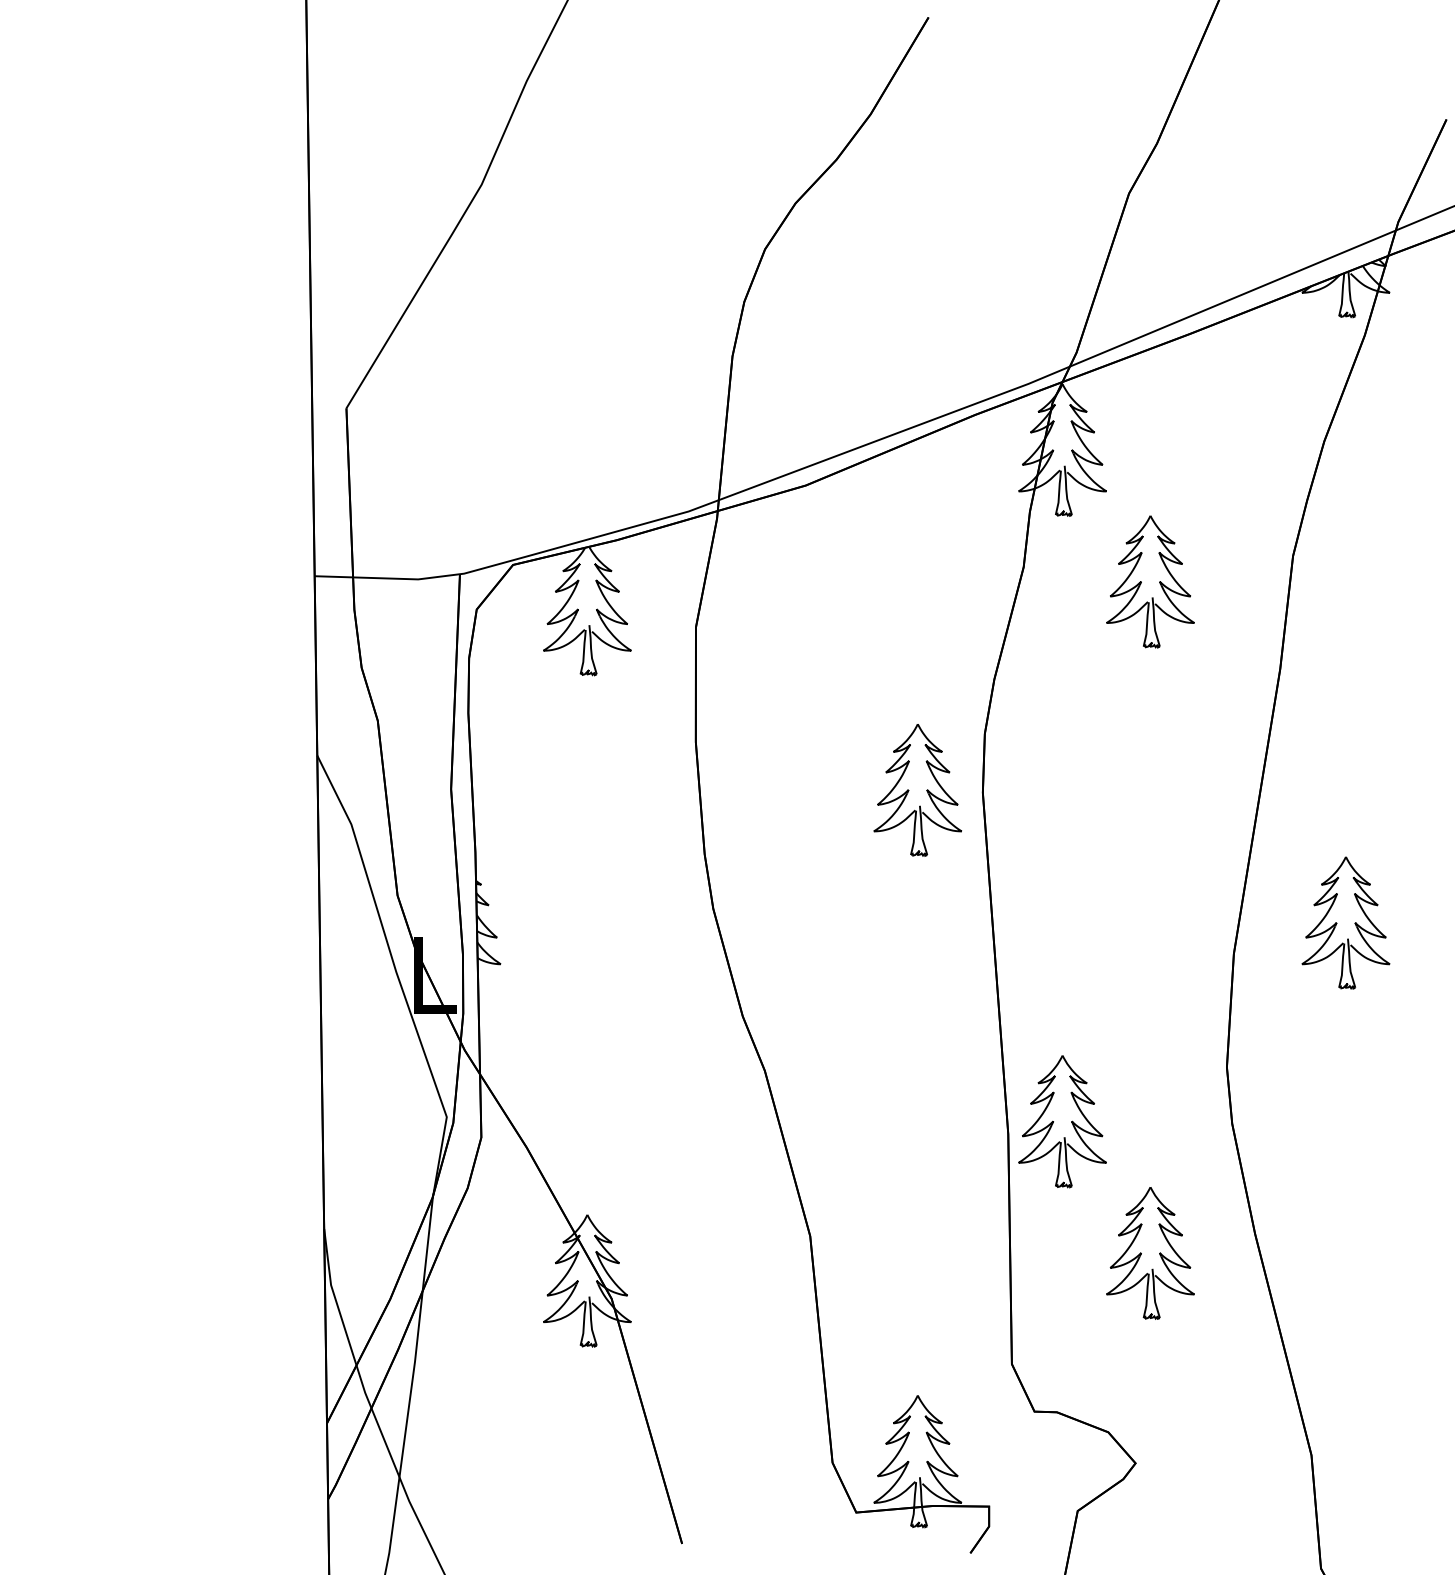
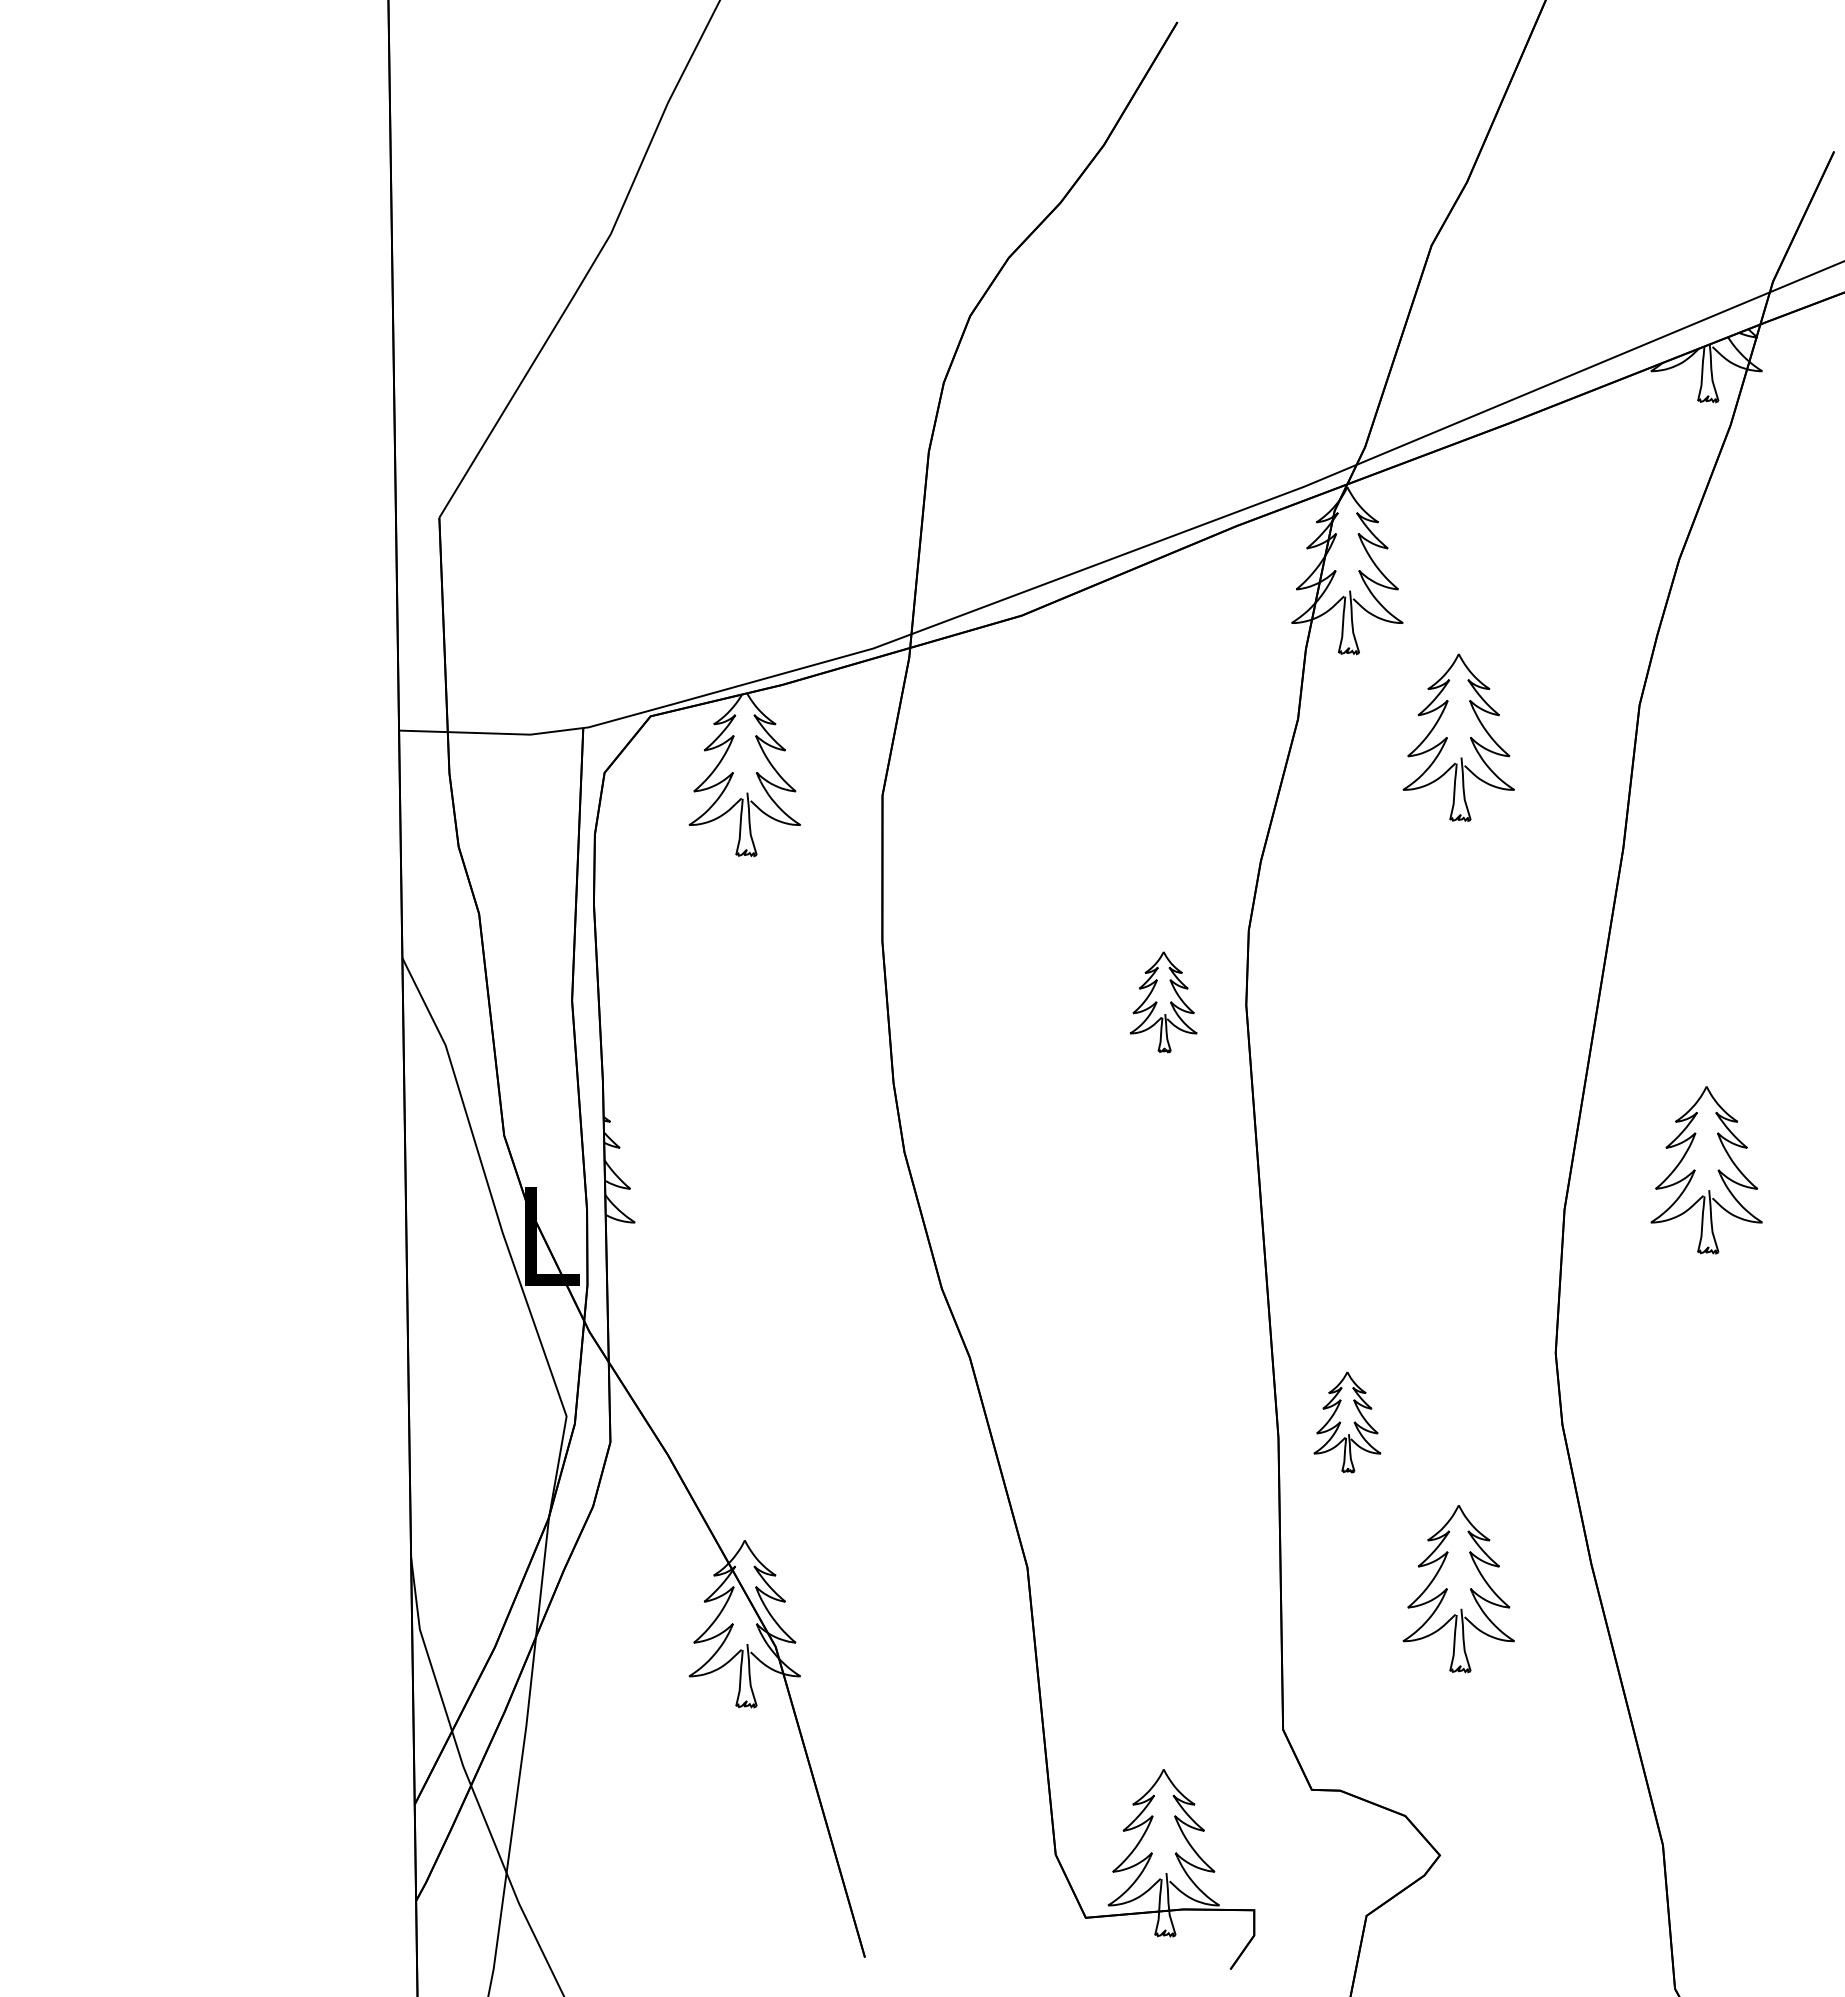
part: (917, 790) -> (1163, 1002), size x0.6
part: (1062, 1121) -> (1347, 1422), size x0.6

